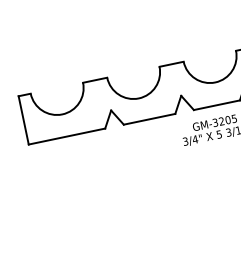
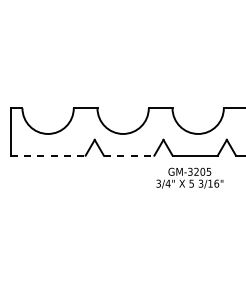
line: (149, 119) -> (129, 155), solid -> dashed
line: (67, 136) -> (48, 155), solid -> dashed

